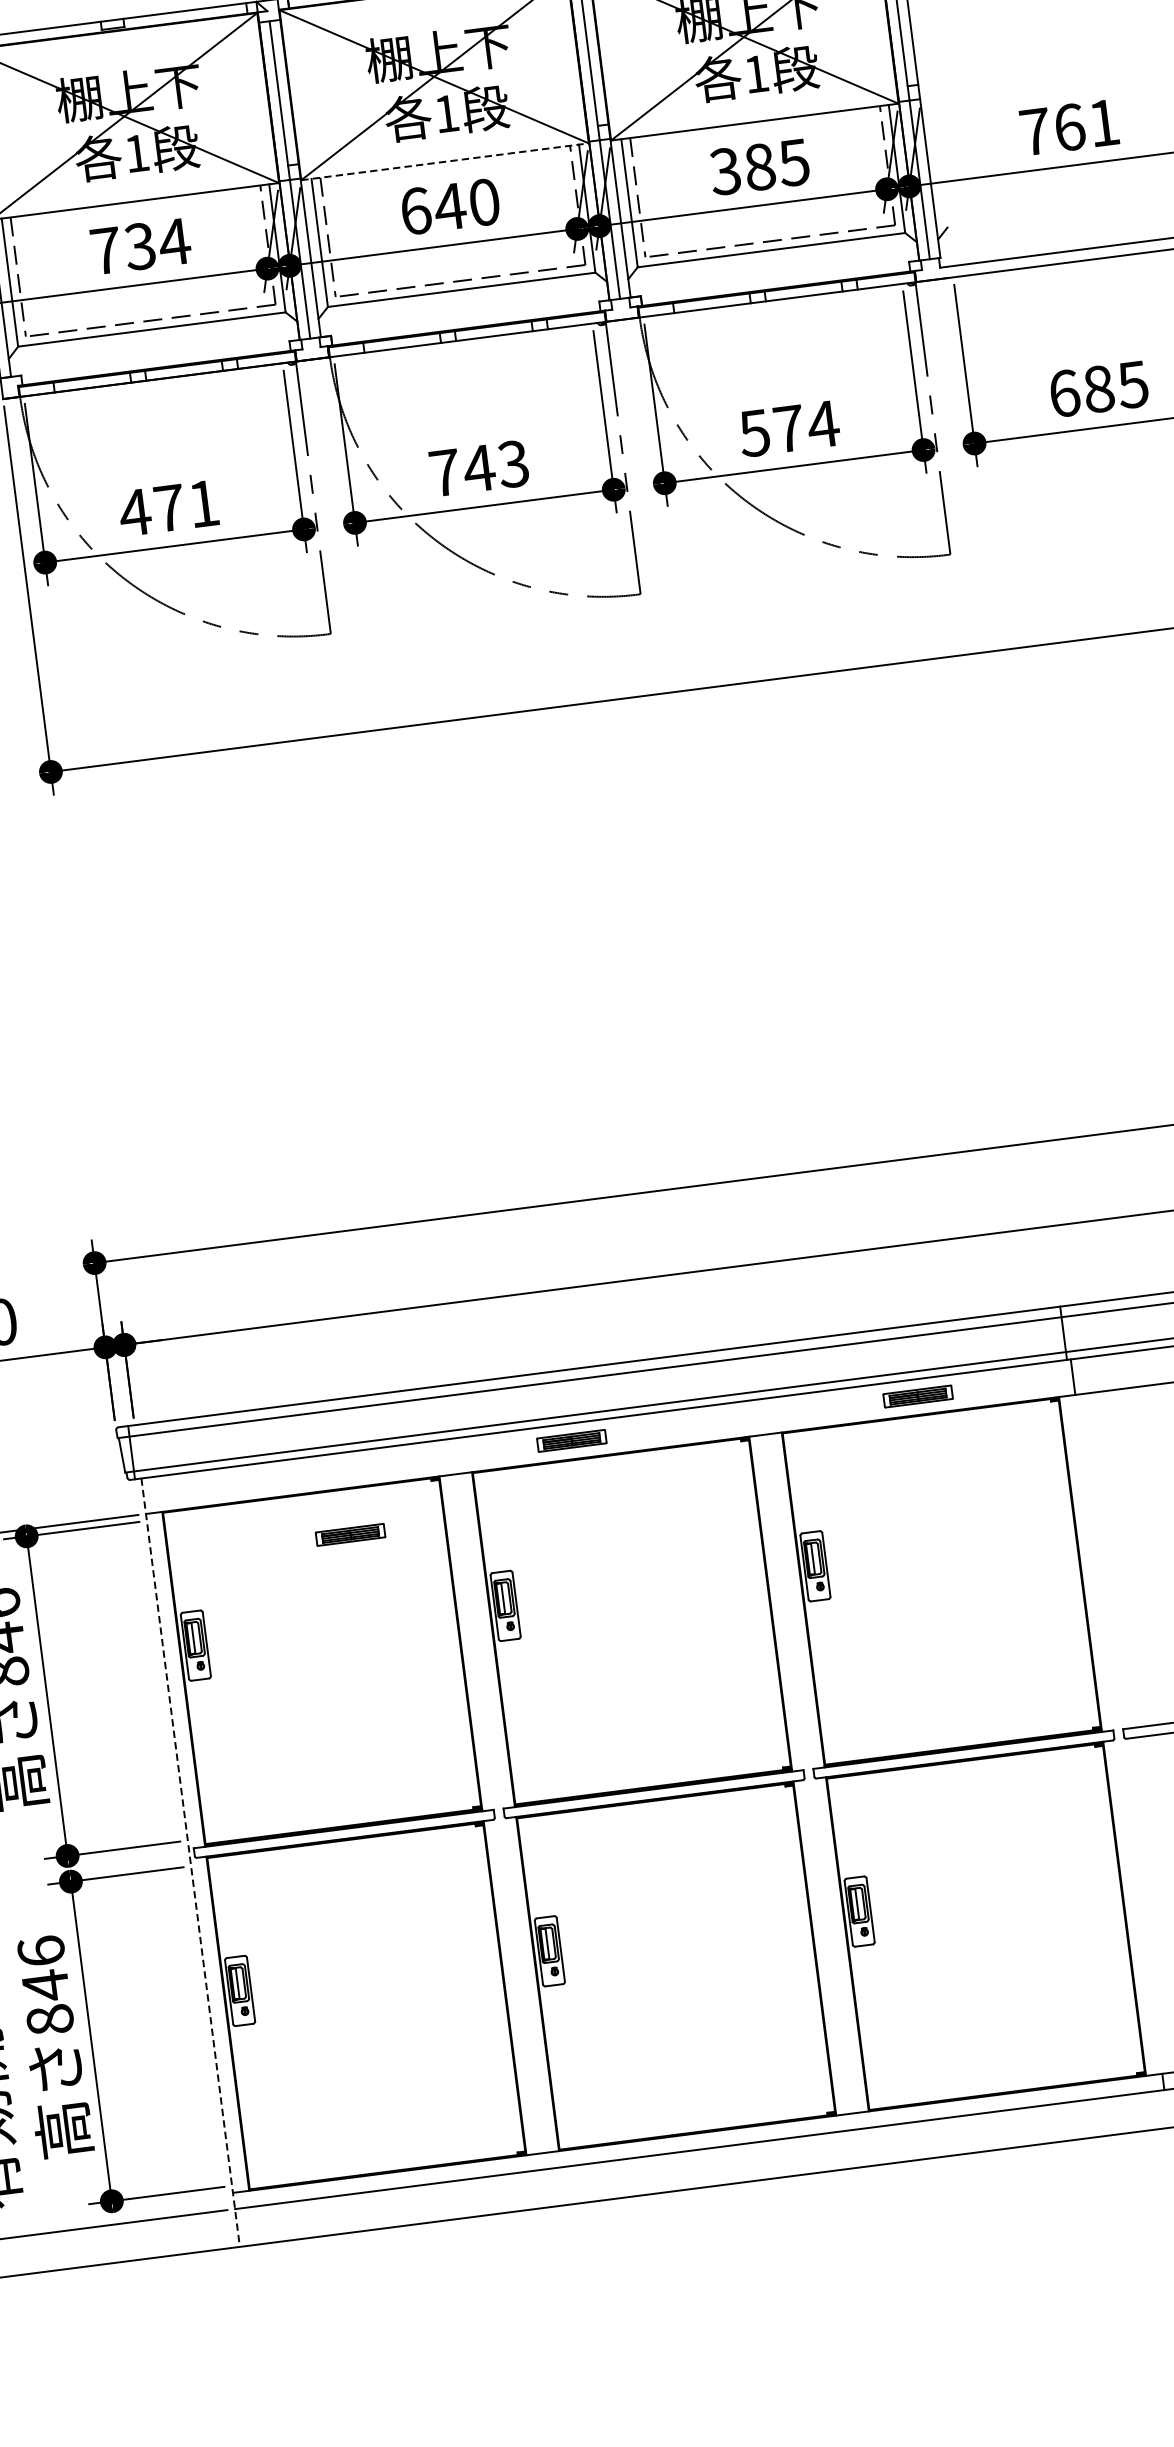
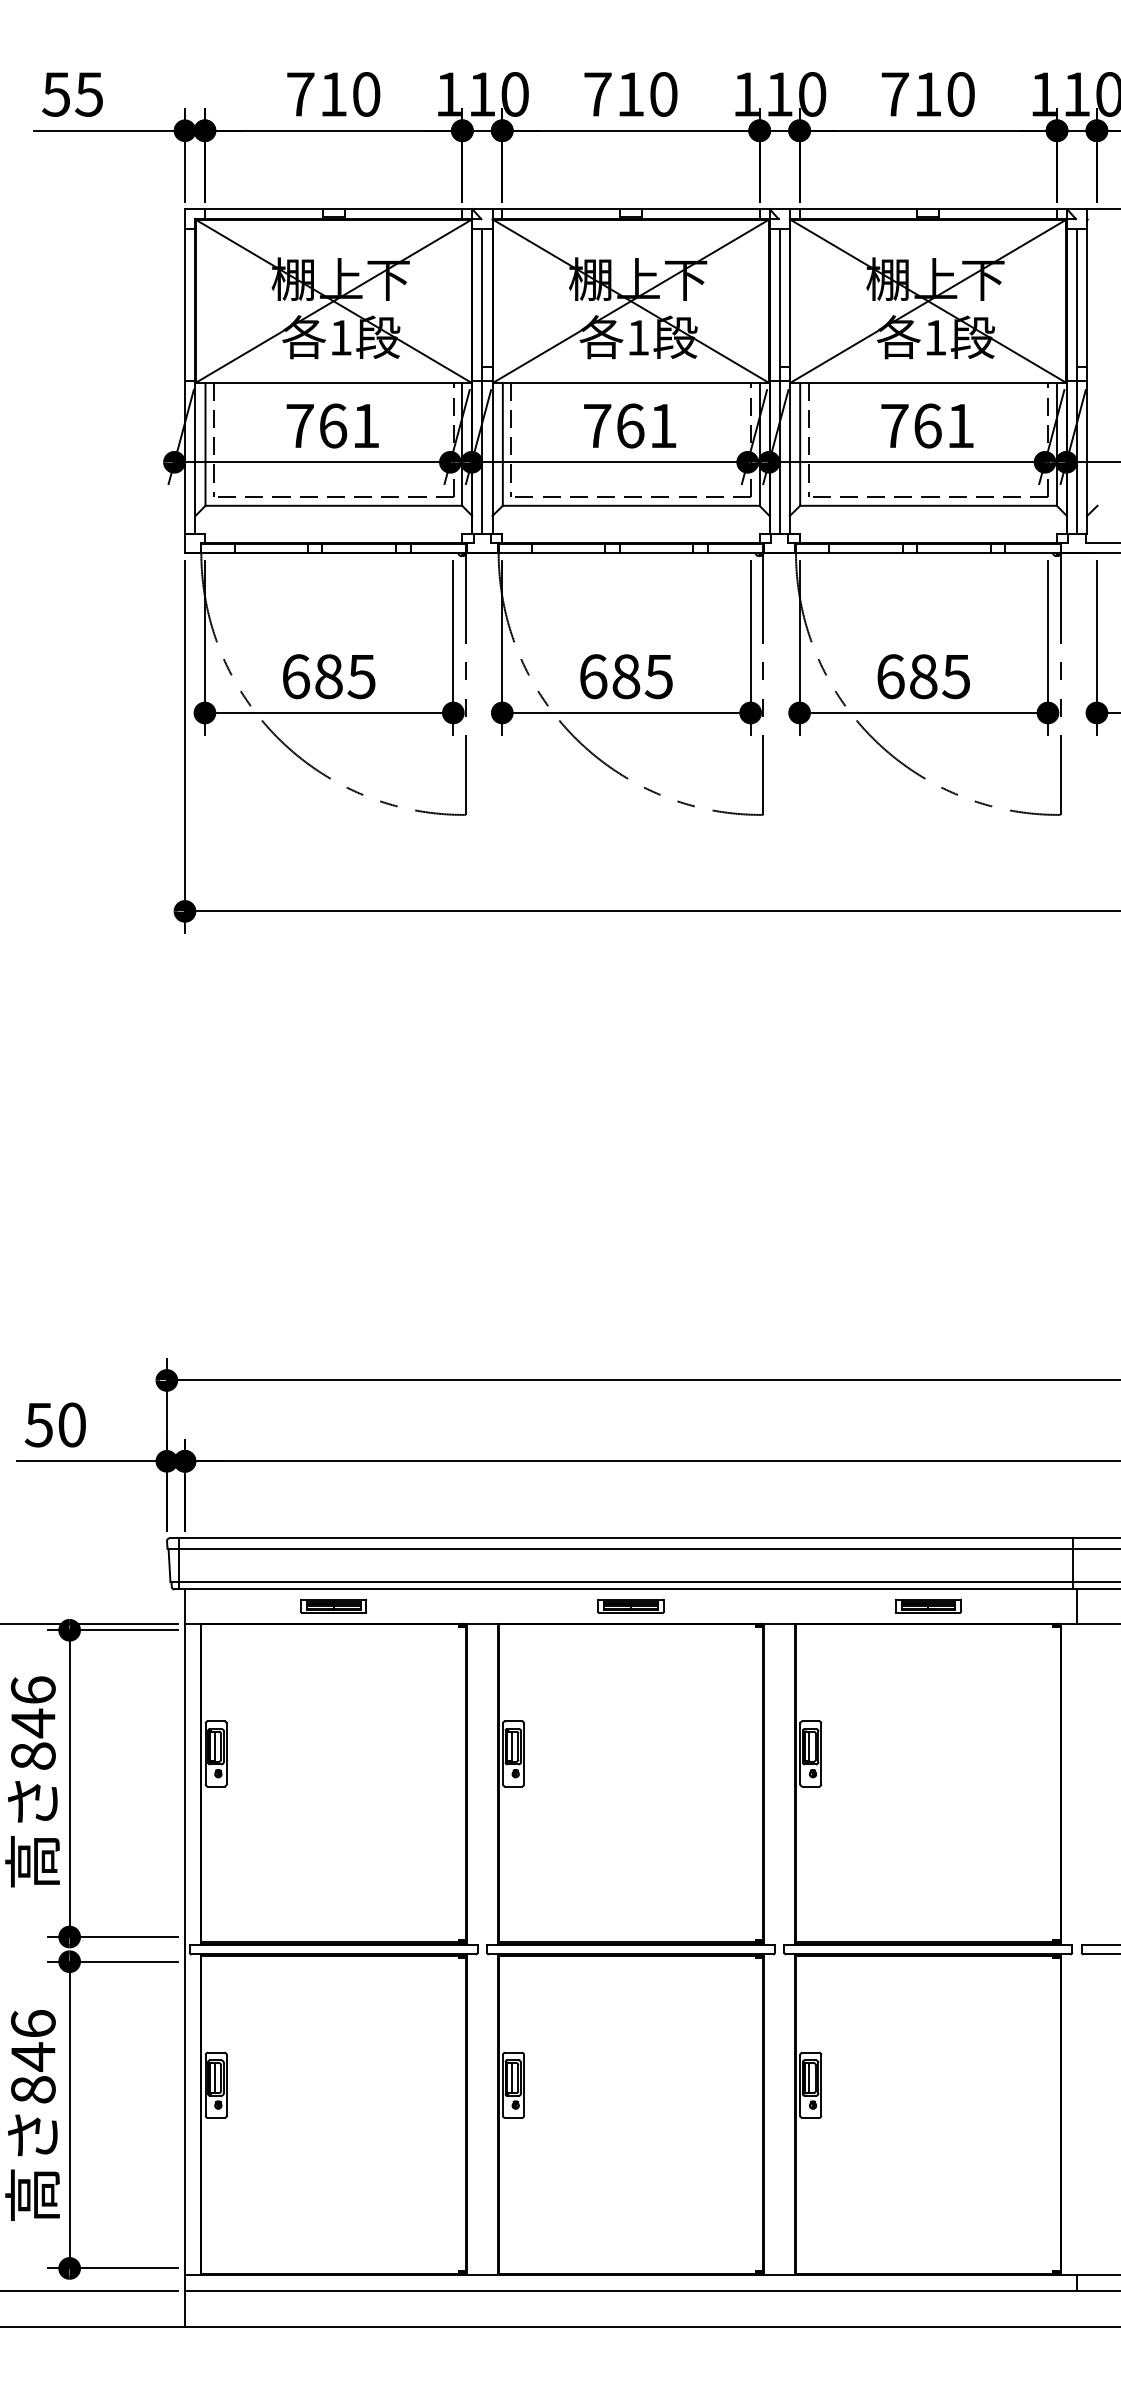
line: (445, 161) -> (631, 382), dashed -> solid
text: (759, 166) -> (927, 425), 385 -> 761
text: (450, 206) -> (630, 425), 640 -> 761
text: (157, 243) -> (349, 425), 734 -> 761
text: (789, 428) -> (923, 676), 574 -> 685
text: (479, 468) -> (626, 676), 743 -> 685
text: (169, 508) -> (328, 676), 471 -> 685
part: (571, 1440) -> (630, 1605), moved
part: (350, 1534) -> (333, 1605), moved
line: (191, 1862) -> (185, 1958), dashed -> solid

